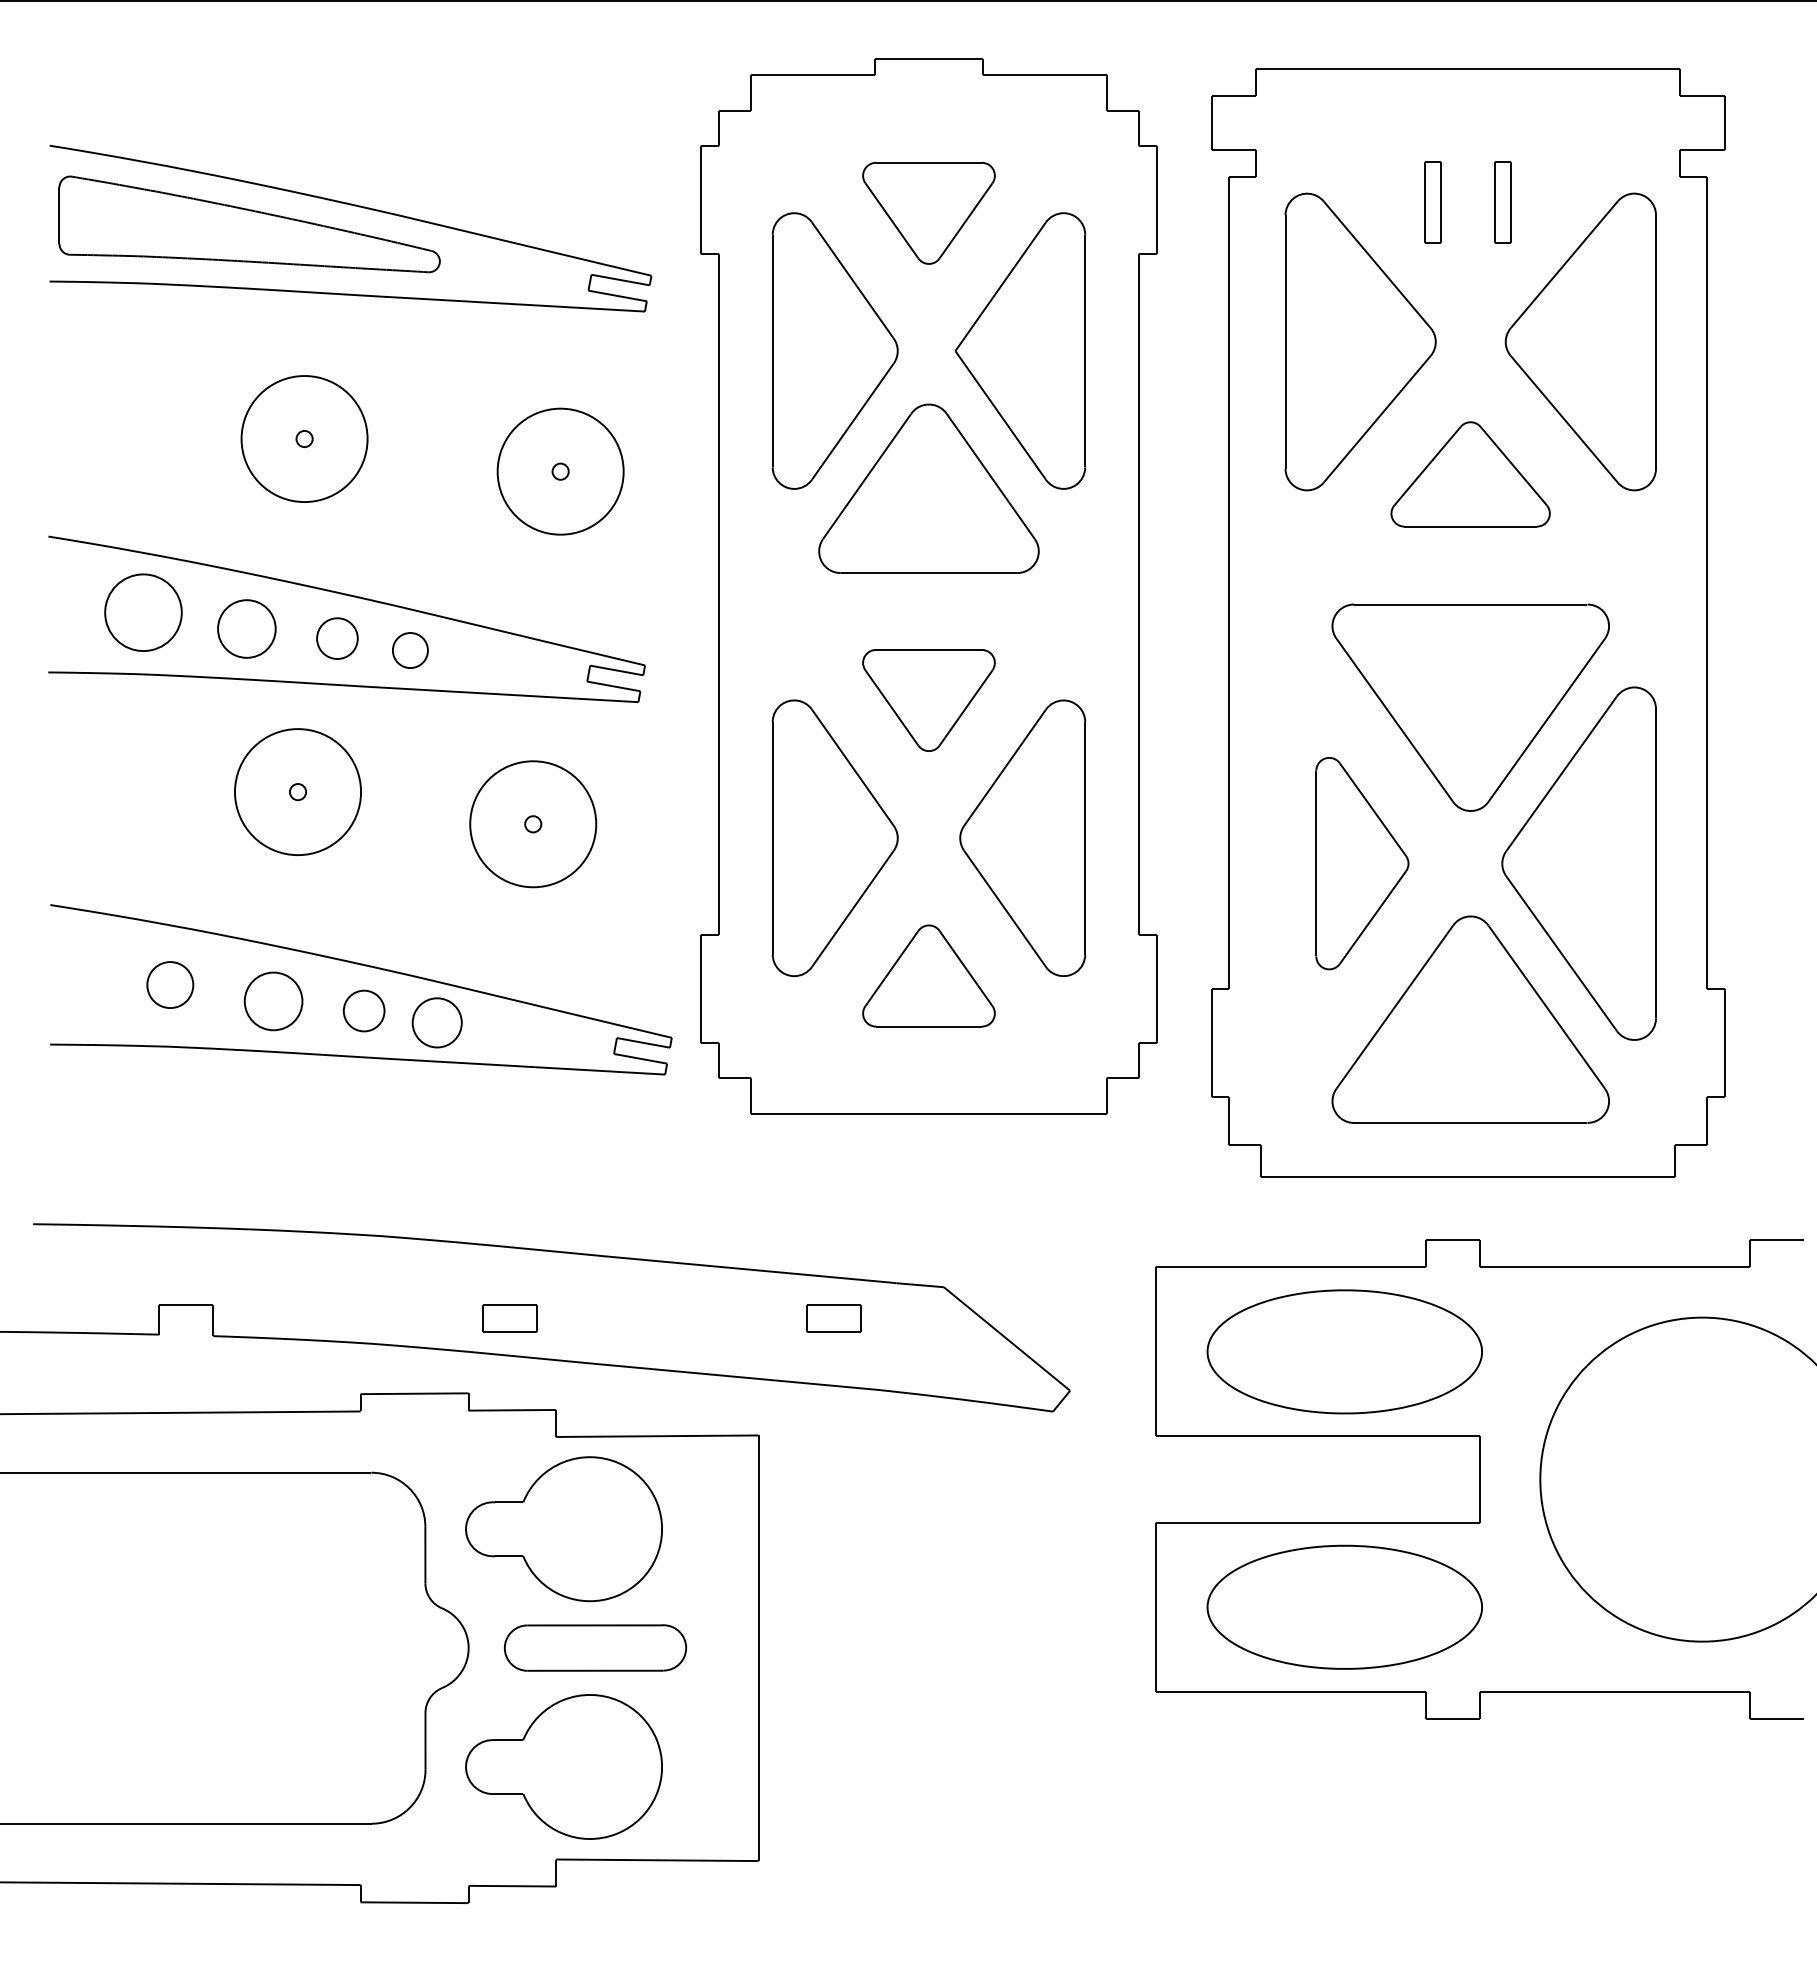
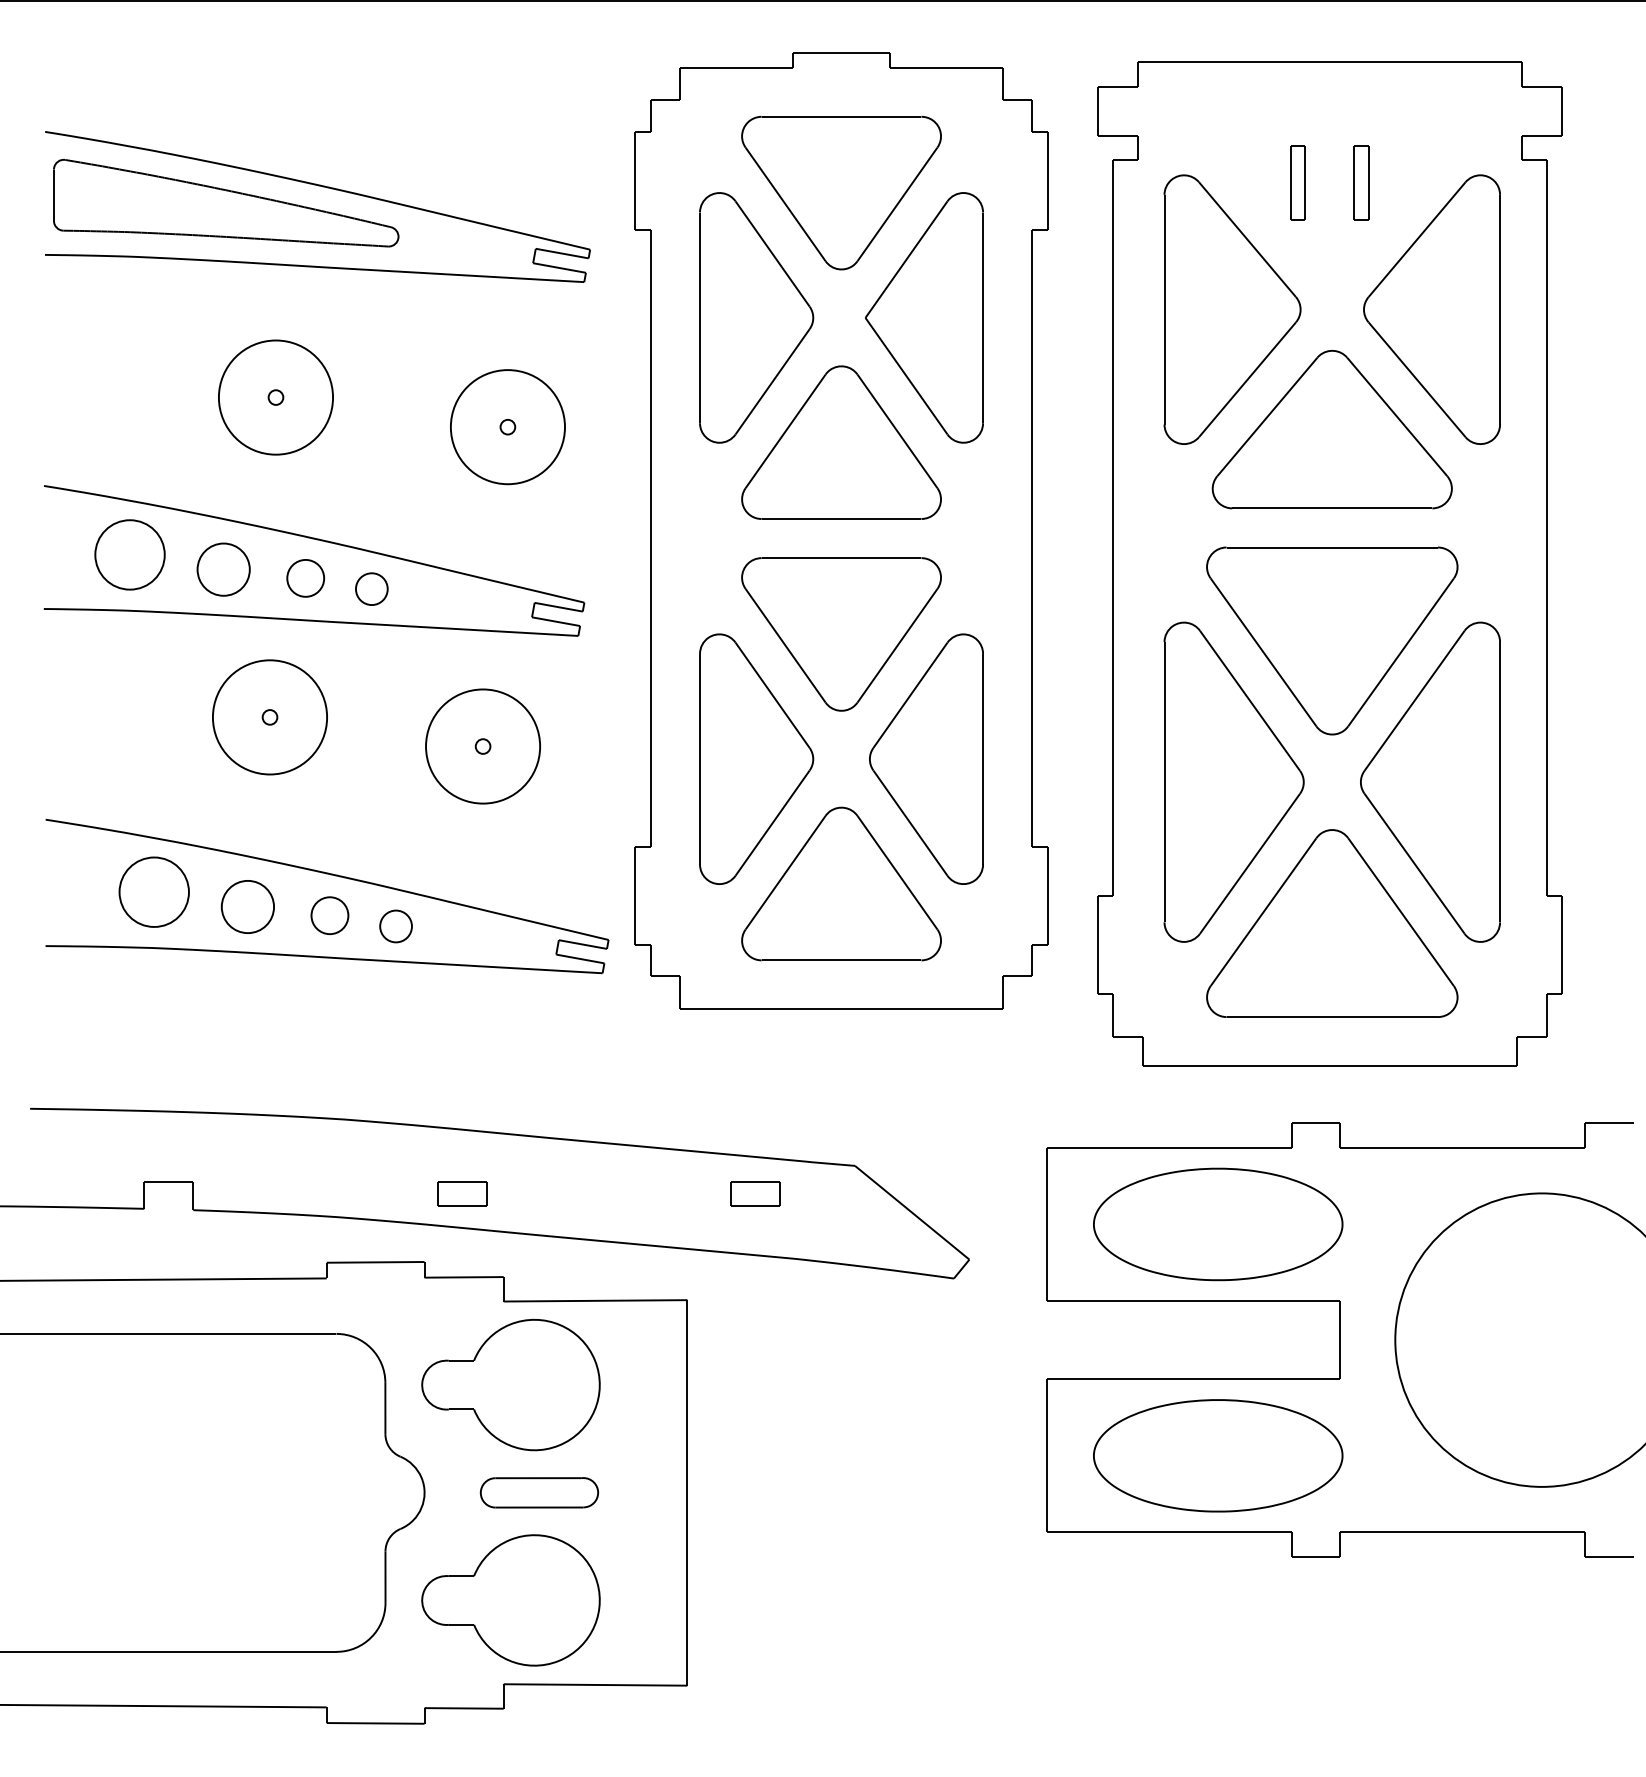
part: (928, 213) -> (841, 193), size x1.67
part: (1470, 474) -> (1332, 429), size x1.67
part: (928, 700) -> (841, 634), size x1.67
part: (1362, 863) -> (1234, 782), size x1.67
part: (928, 975) -> (841, 883), size x1.67
part: (170, 984) -> (154, 891), size x1.67
part: (436, 1022) -> (395, 926), size x0.71
part: (595, 1648) -> (539, 1493), size x0.71

